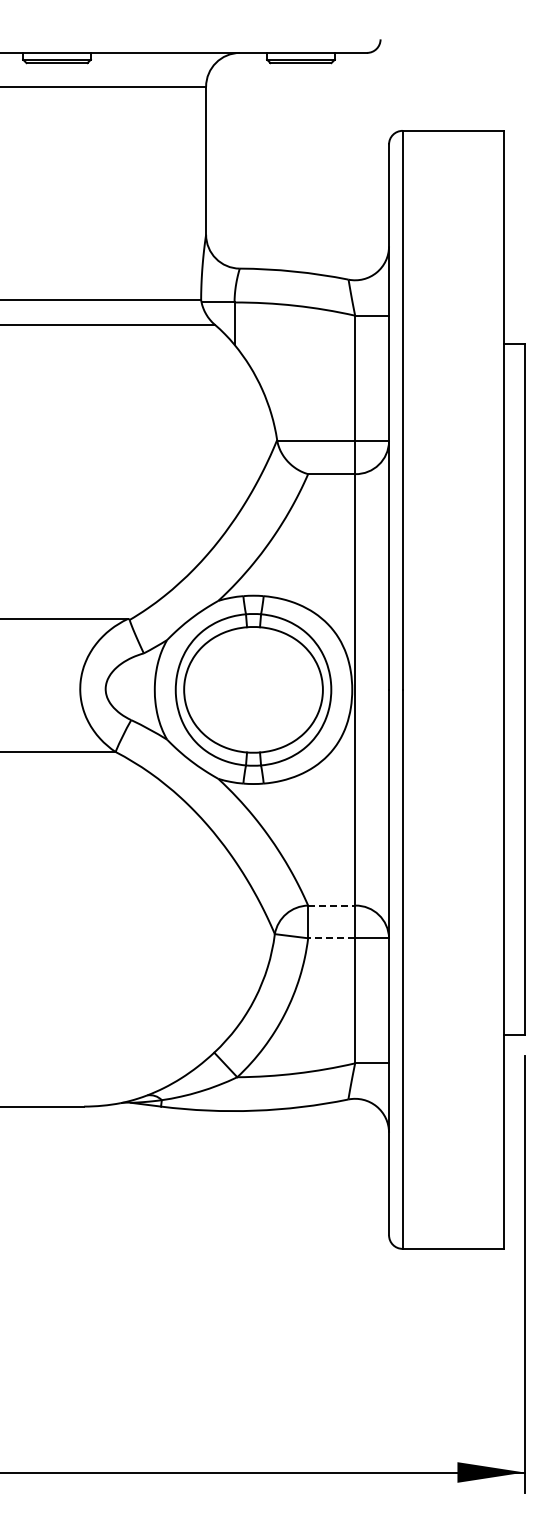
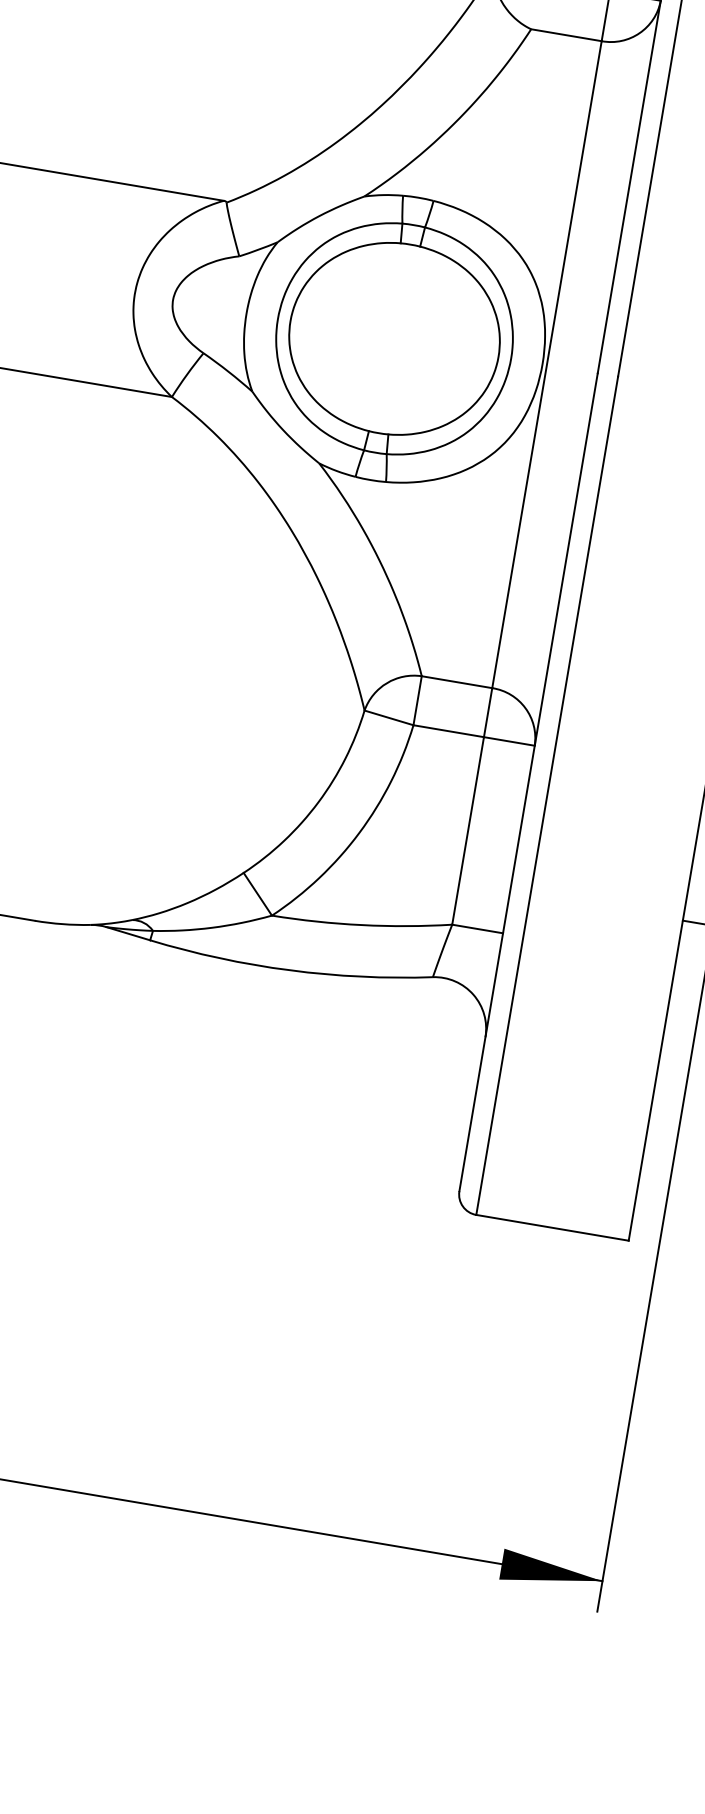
line: (331, 905) -> (456, 681), dashed -> solid
line: (331, 938) -> (448, 731), dashed -> solid

